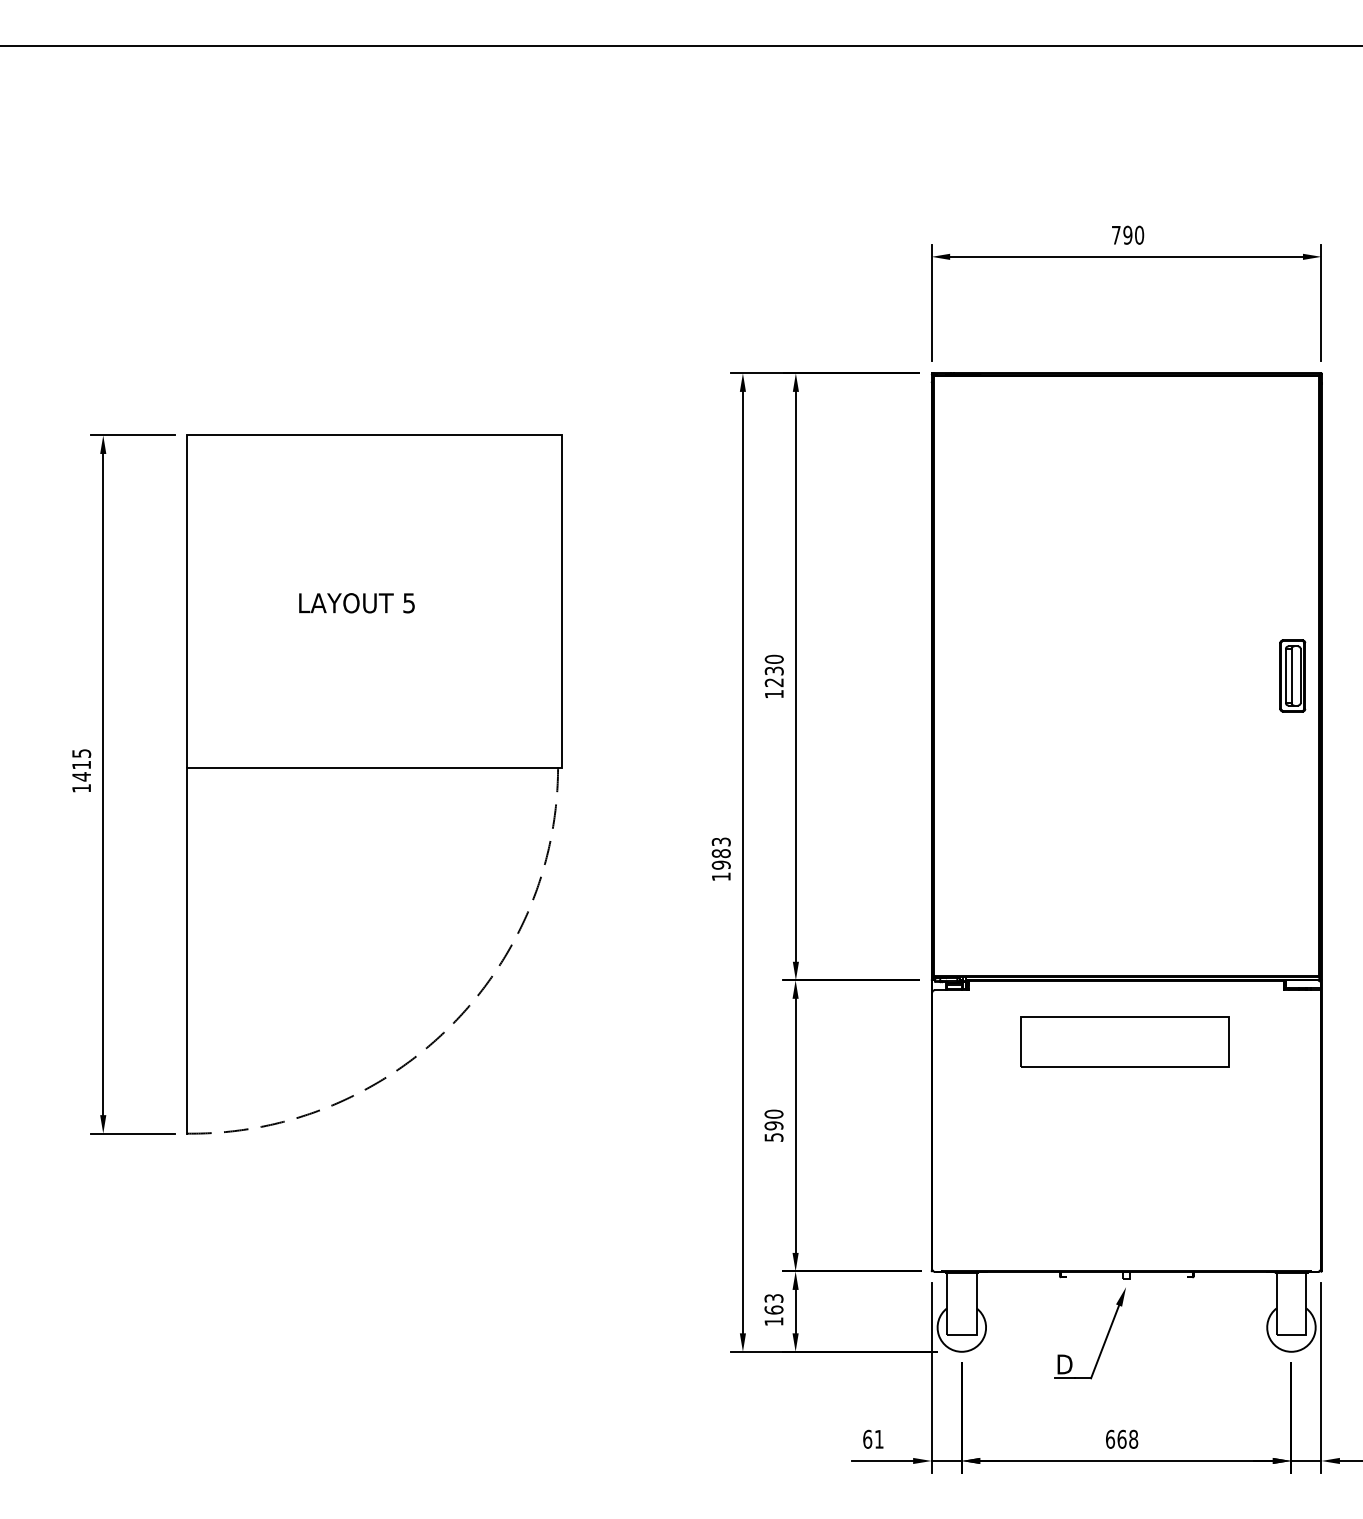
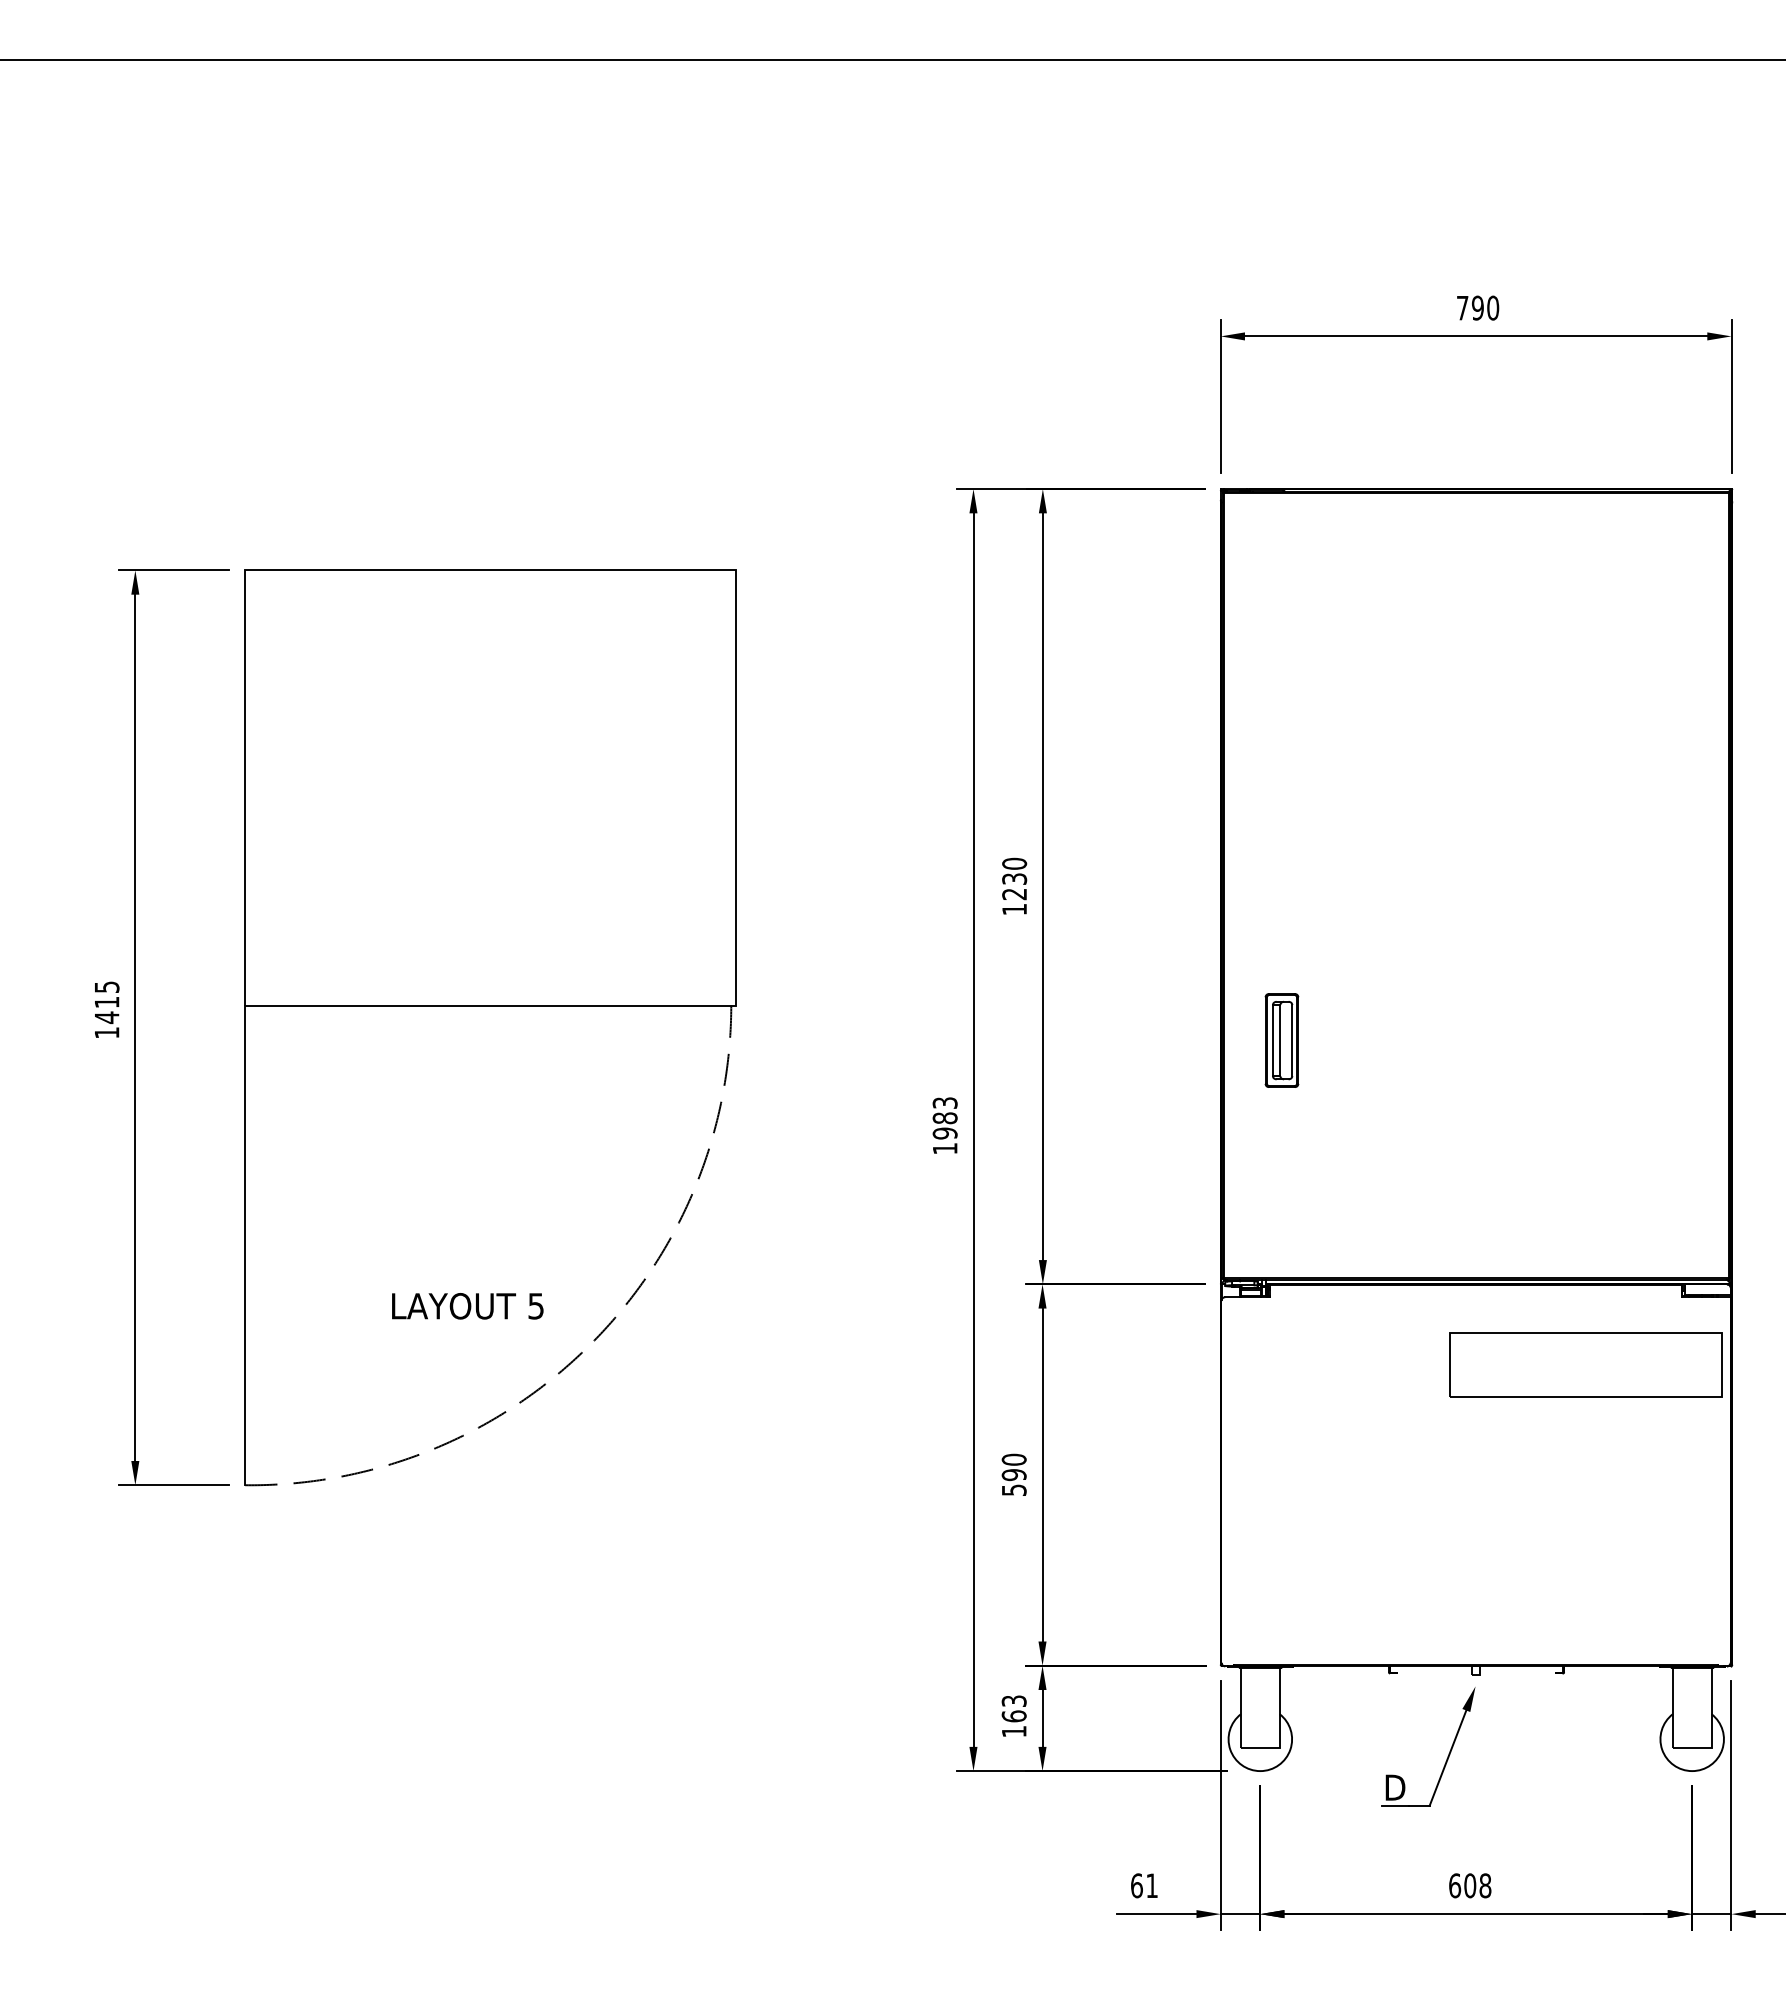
text: (356, 603) -> (467, 1306), moved
part: (1292, 675) -> (1281, 1040), moved
part: (1124, 1041) -> (1585, 1364), moved
text: (1122, 1439) -> (1470, 1885), 668 -> 608

